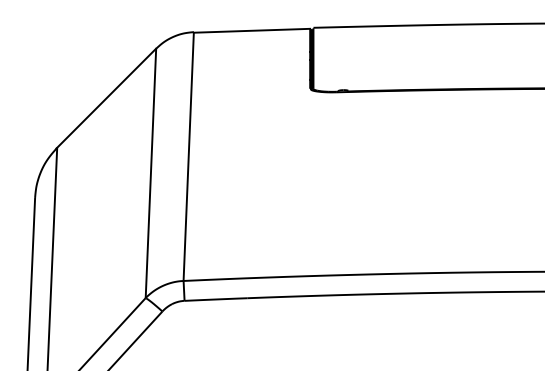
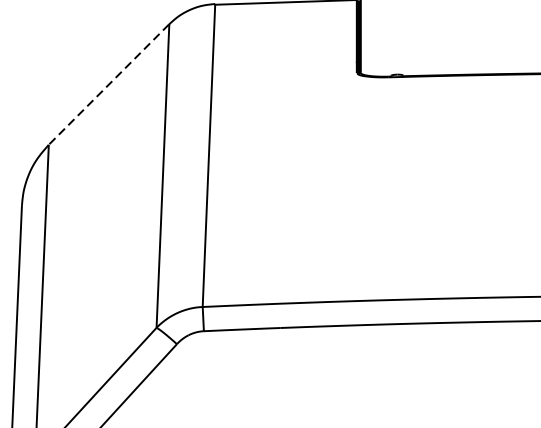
line: (105, 99) -> (107, 86), solid -> dashed

